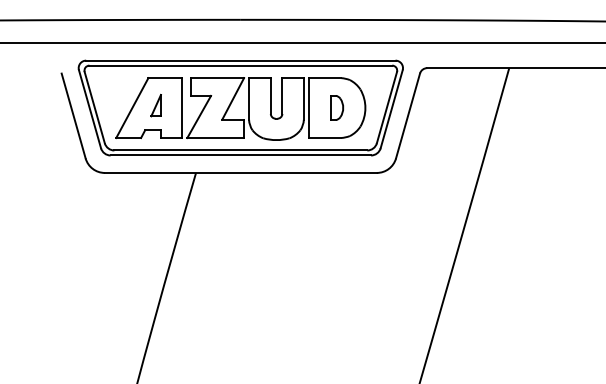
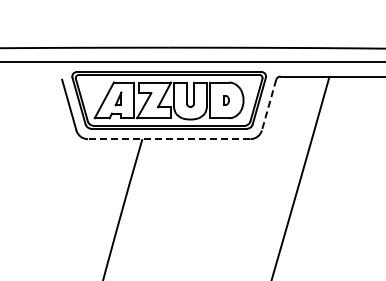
part: (336, 108) -> (226, 100), size x0.6
line: (407, 116) -> (268, 105), solid -> dashed
line: (239, 173) -> (168, 139), solid -> dashed

